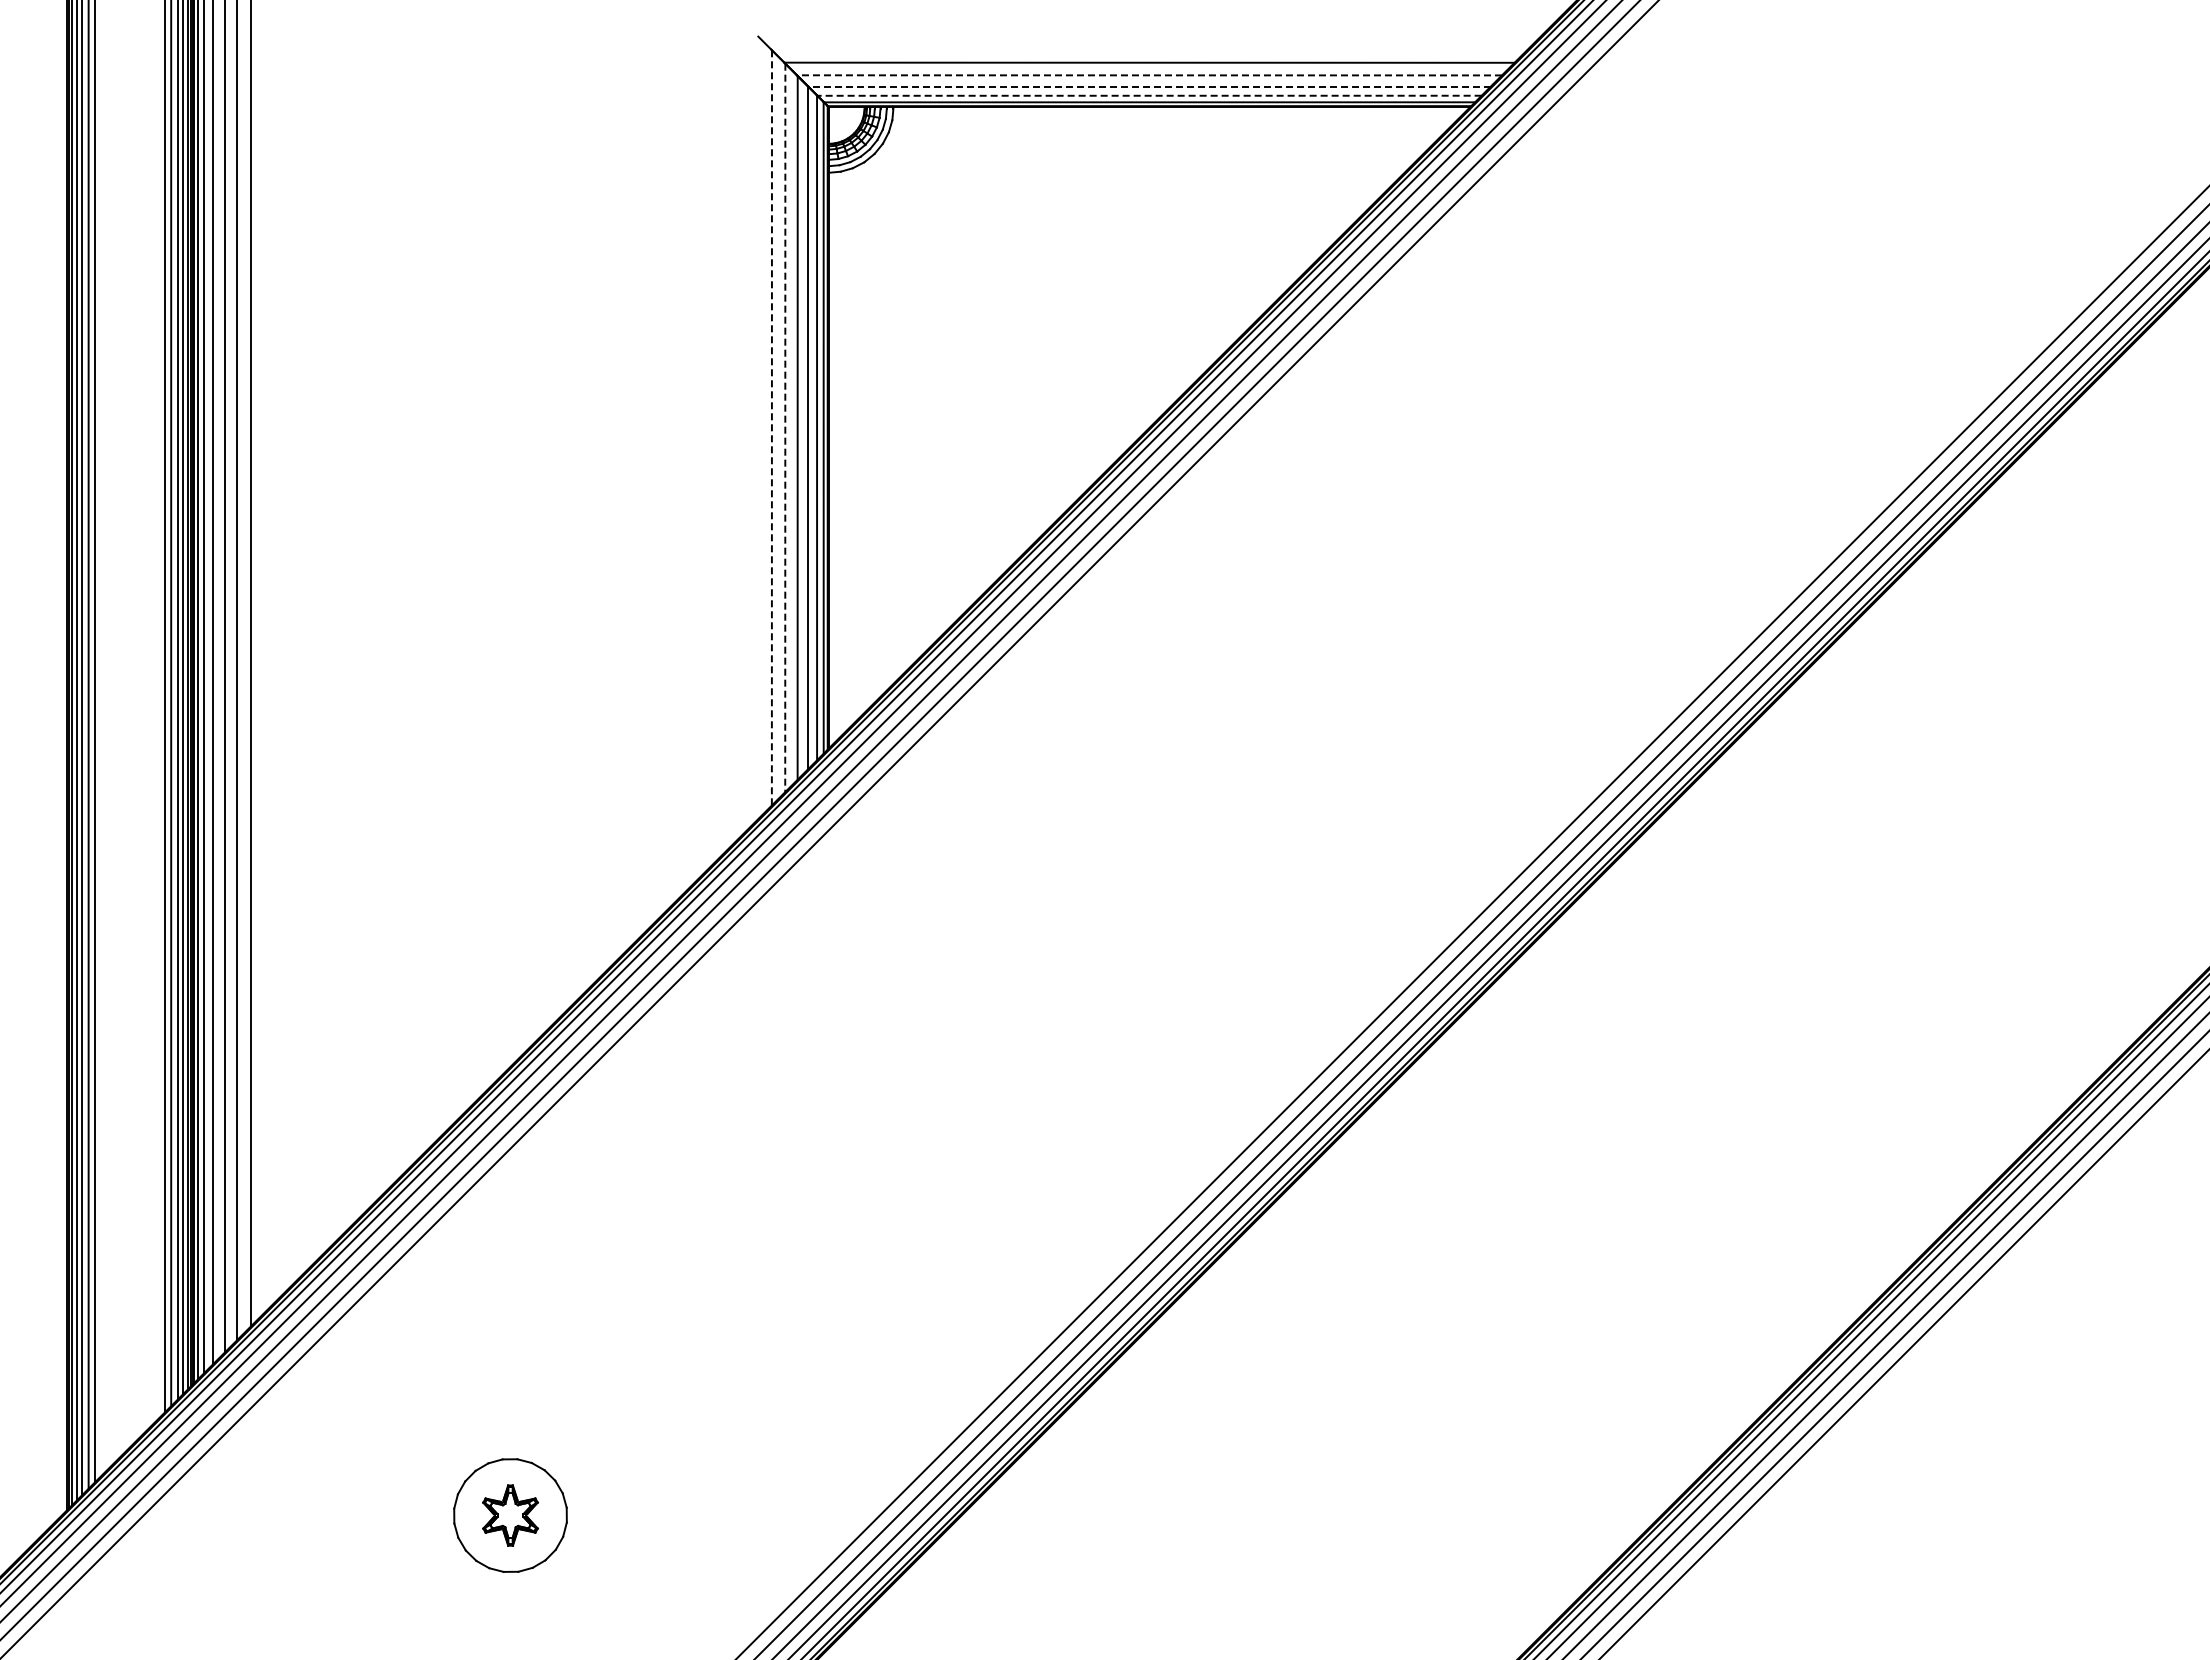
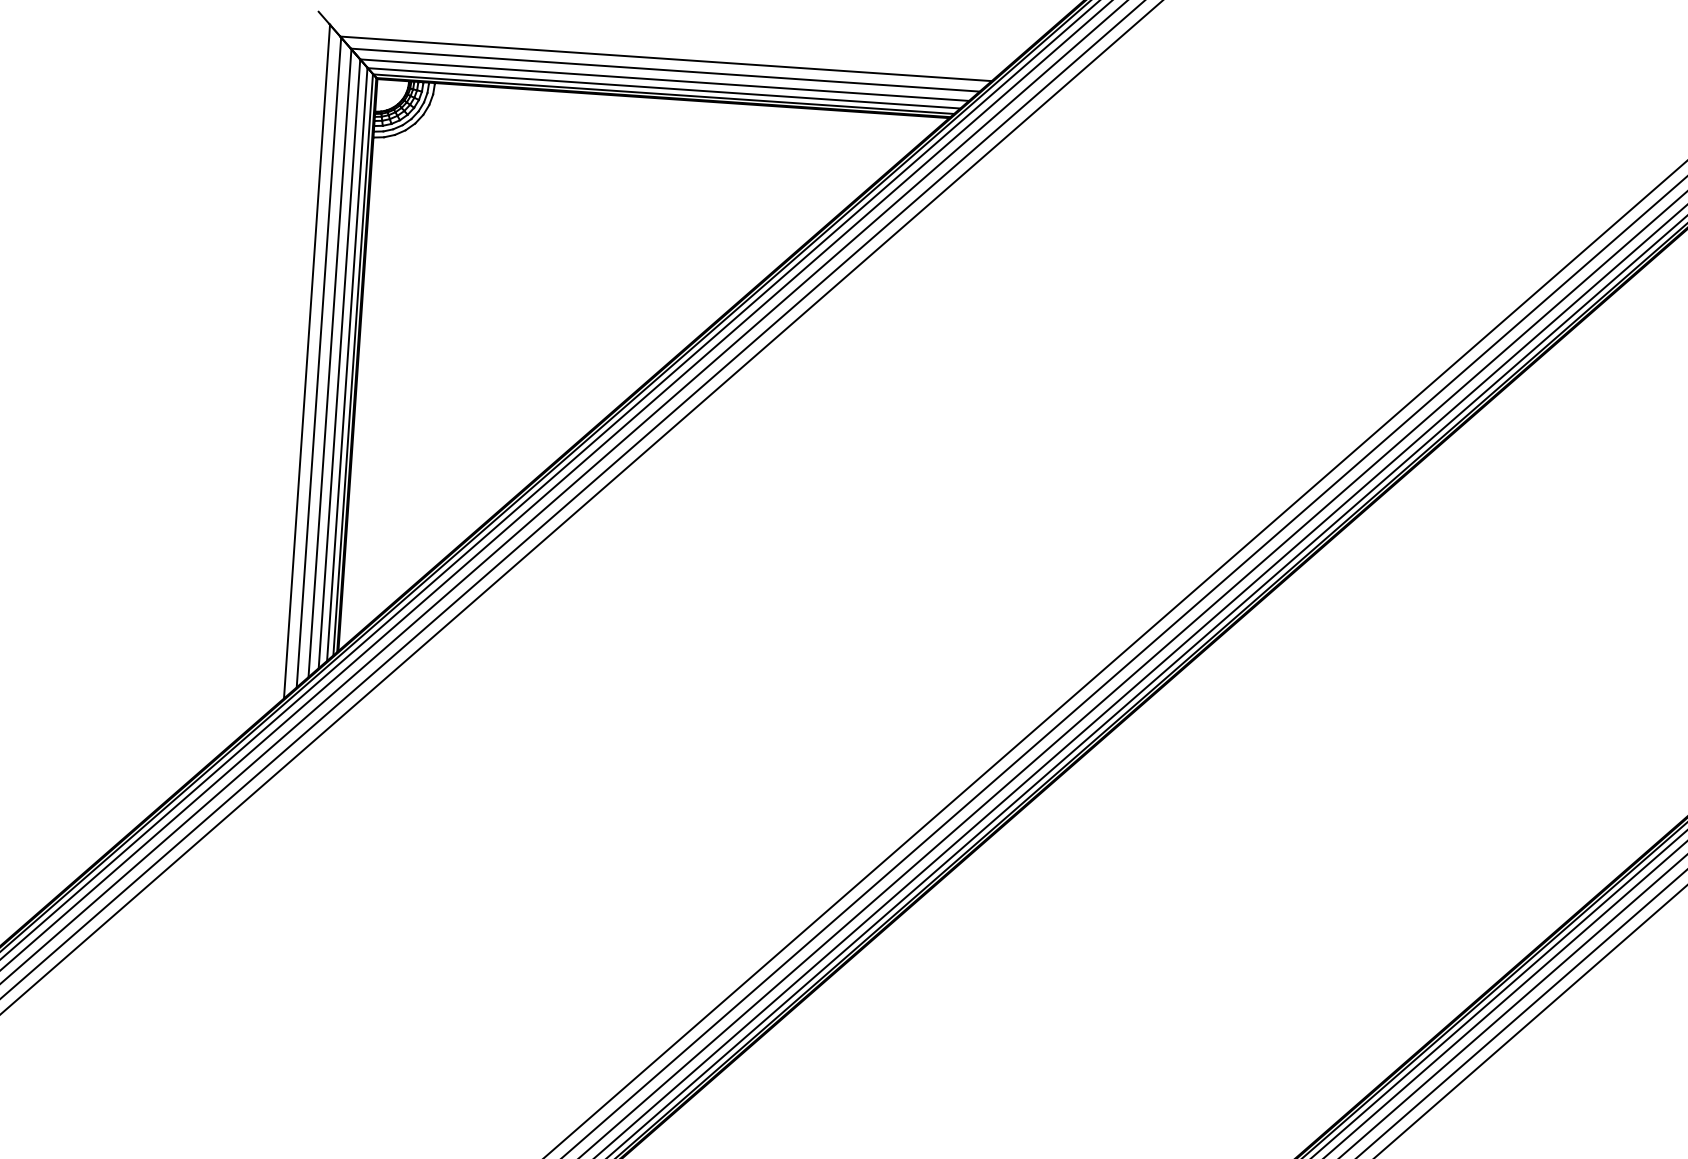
line: (1148, 75) -> (664, 70), dashed -> solid
line: (1149, 86) -> (664, 80), dashed -> solid
line: (1149, 95) -> (664, 88), dashed -> solid
line: (771, 427) -> (306, 361), dashed -> solid
line: (785, 428) -> (319, 363), dashed -> solid

